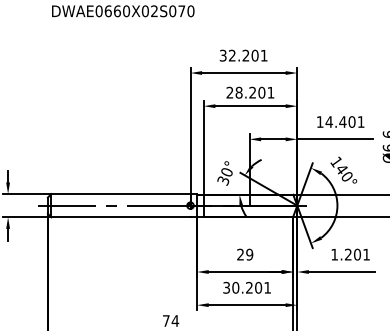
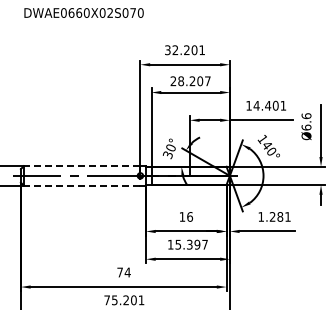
text: (270, 93) -> (207, 81), 28.201 -> 28.207
line: (120, 194) -> (81, 166), solid -> dashed
line: (120, 217) -> (81, 185), solid -> dashed
text: (245, 254) -> (186, 216), 29 -> 16
text: (357, 254) -> (280, 216), 1.201 -> 1.281
text: (246, 287) -> (187, 244), 30.201 -> 15.397

